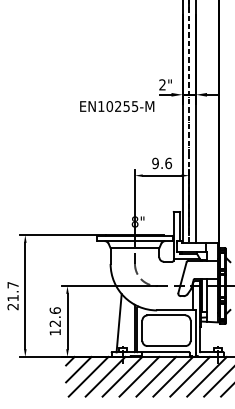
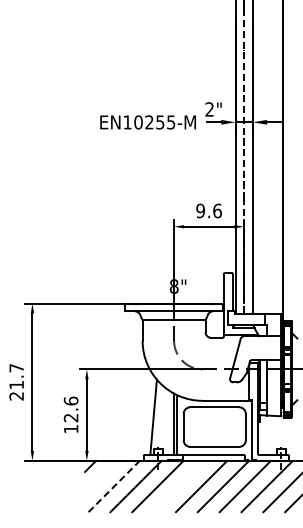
text: (116, 106) -> (147, 122), moved
line: (78, 369) -> (101, 476), removed
line: (88, 376) -> (114, 486), solid -> dashed
line: (139, 376) -> (179, 486), removed

